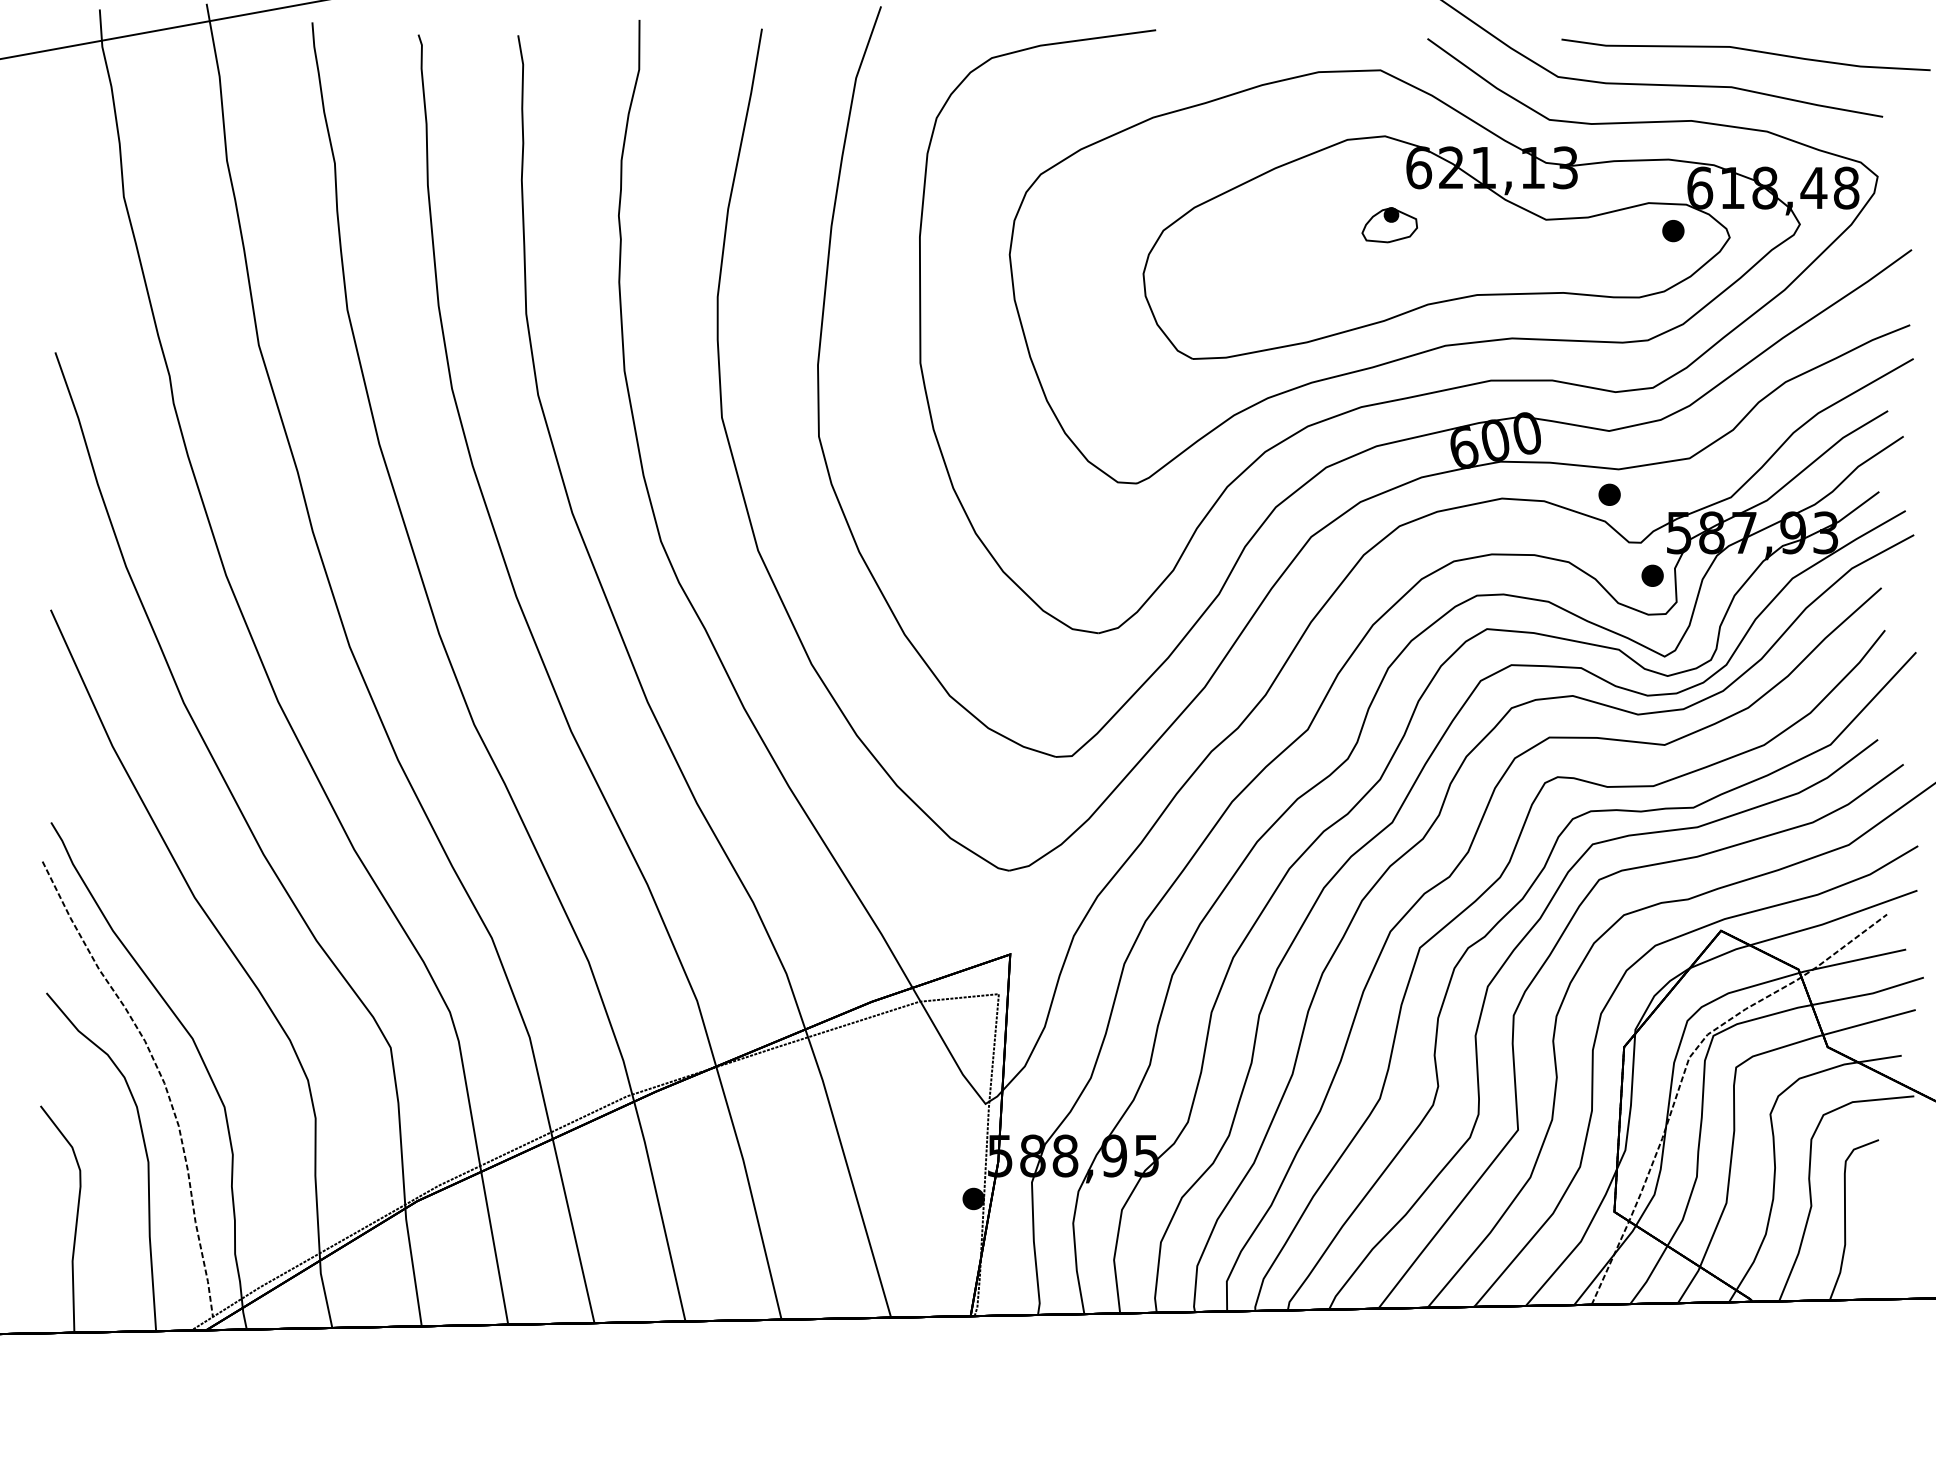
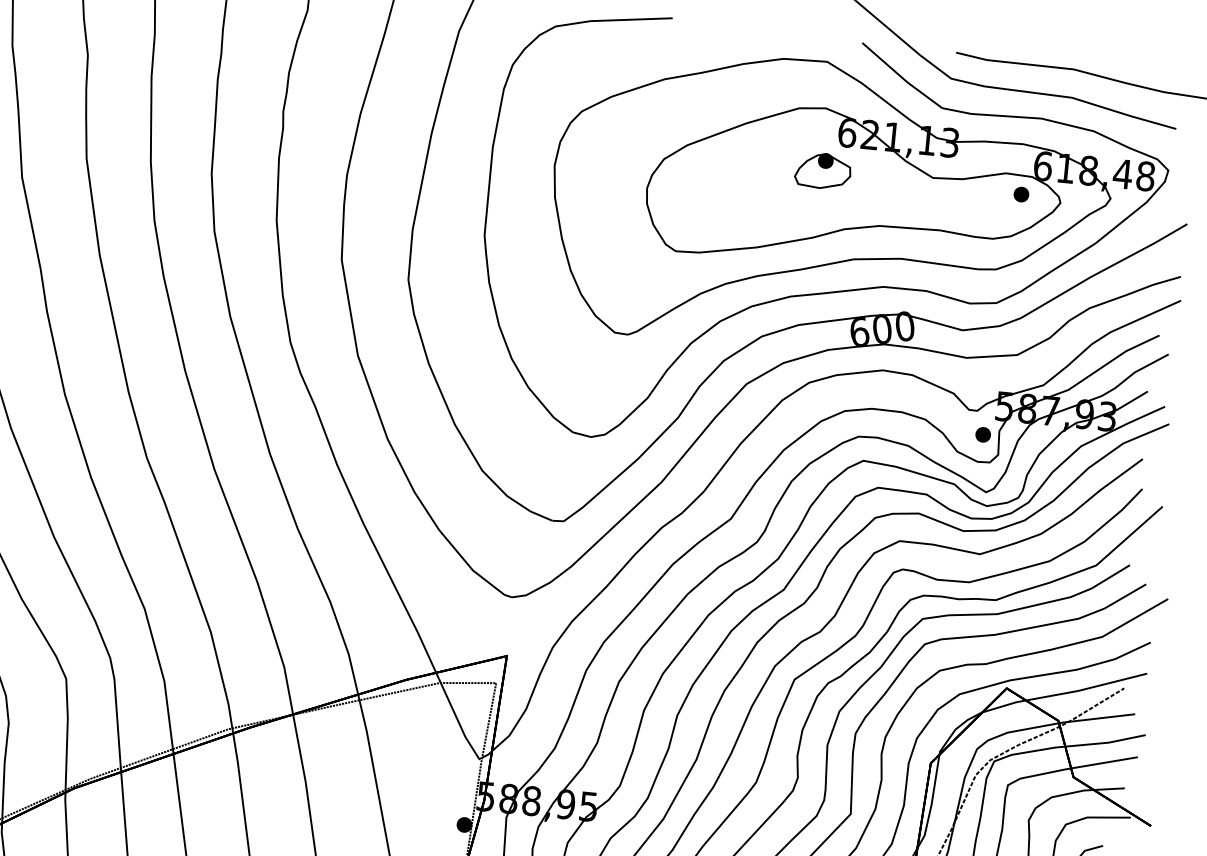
part: (1389, 224) -> (822, 170), size x1.43
part: (1609, 494) -> (958, 374), removed

